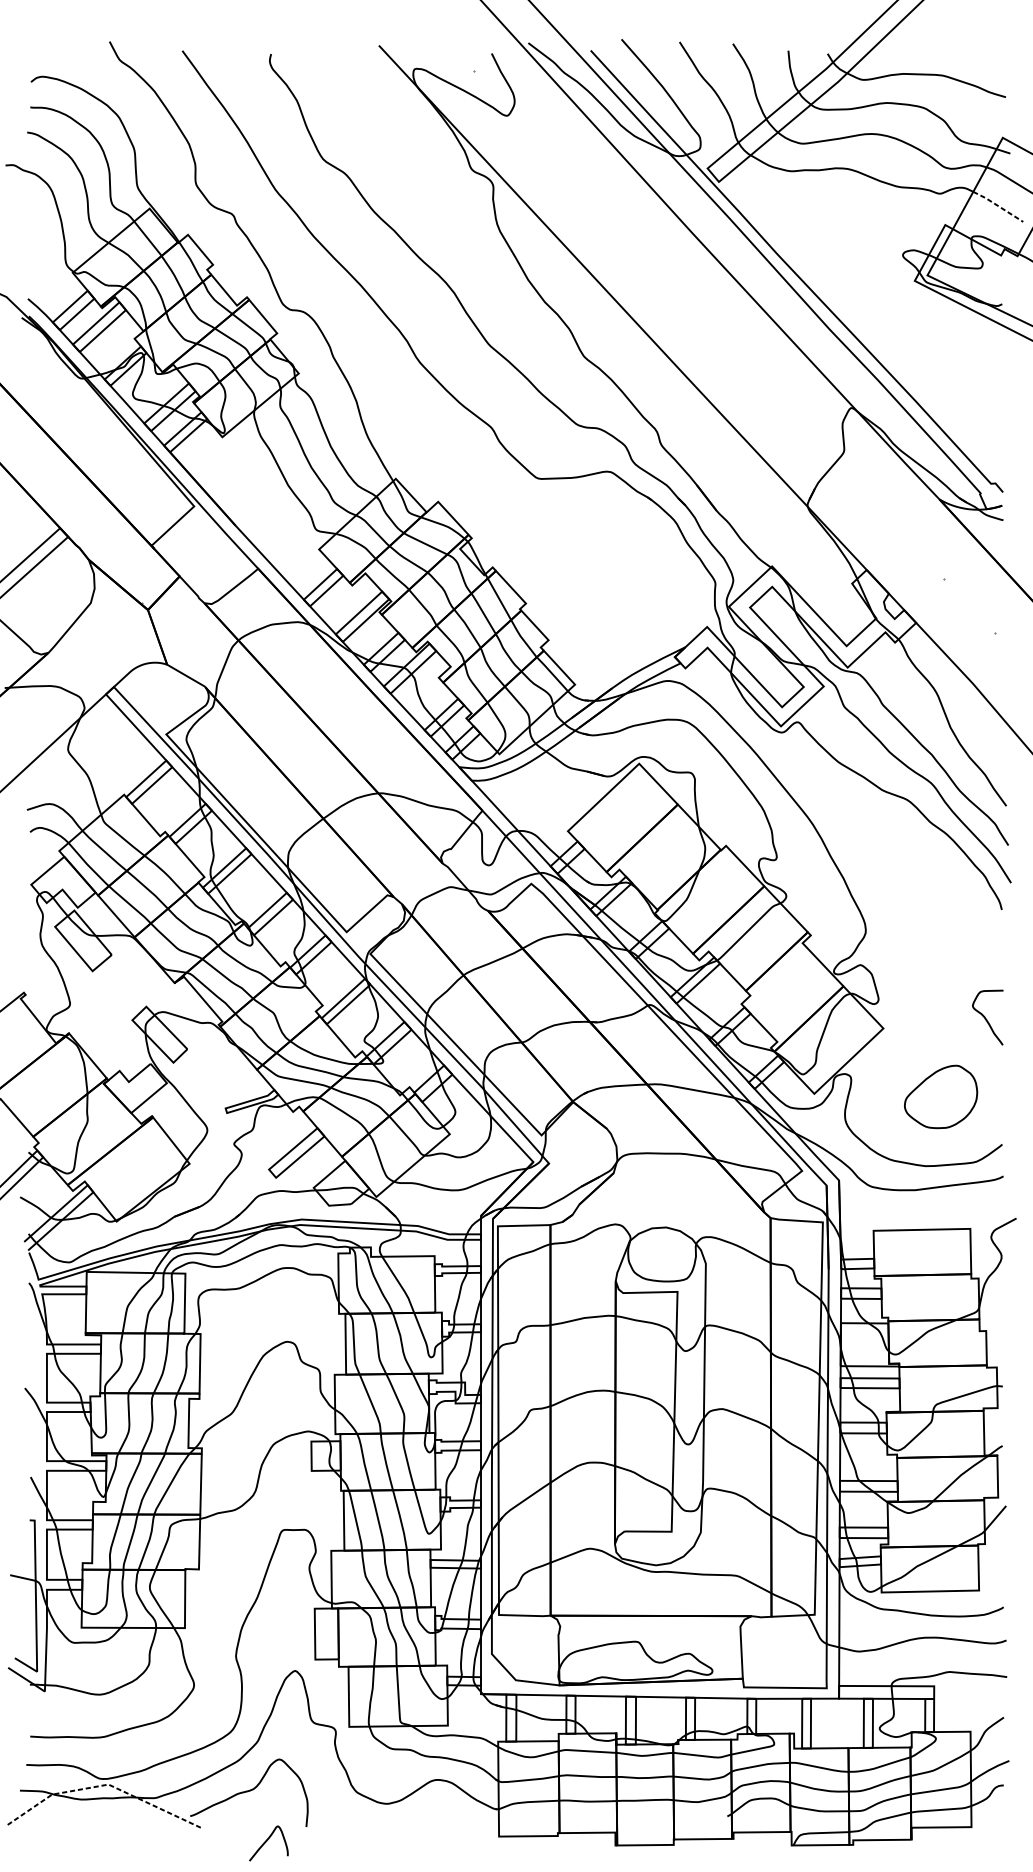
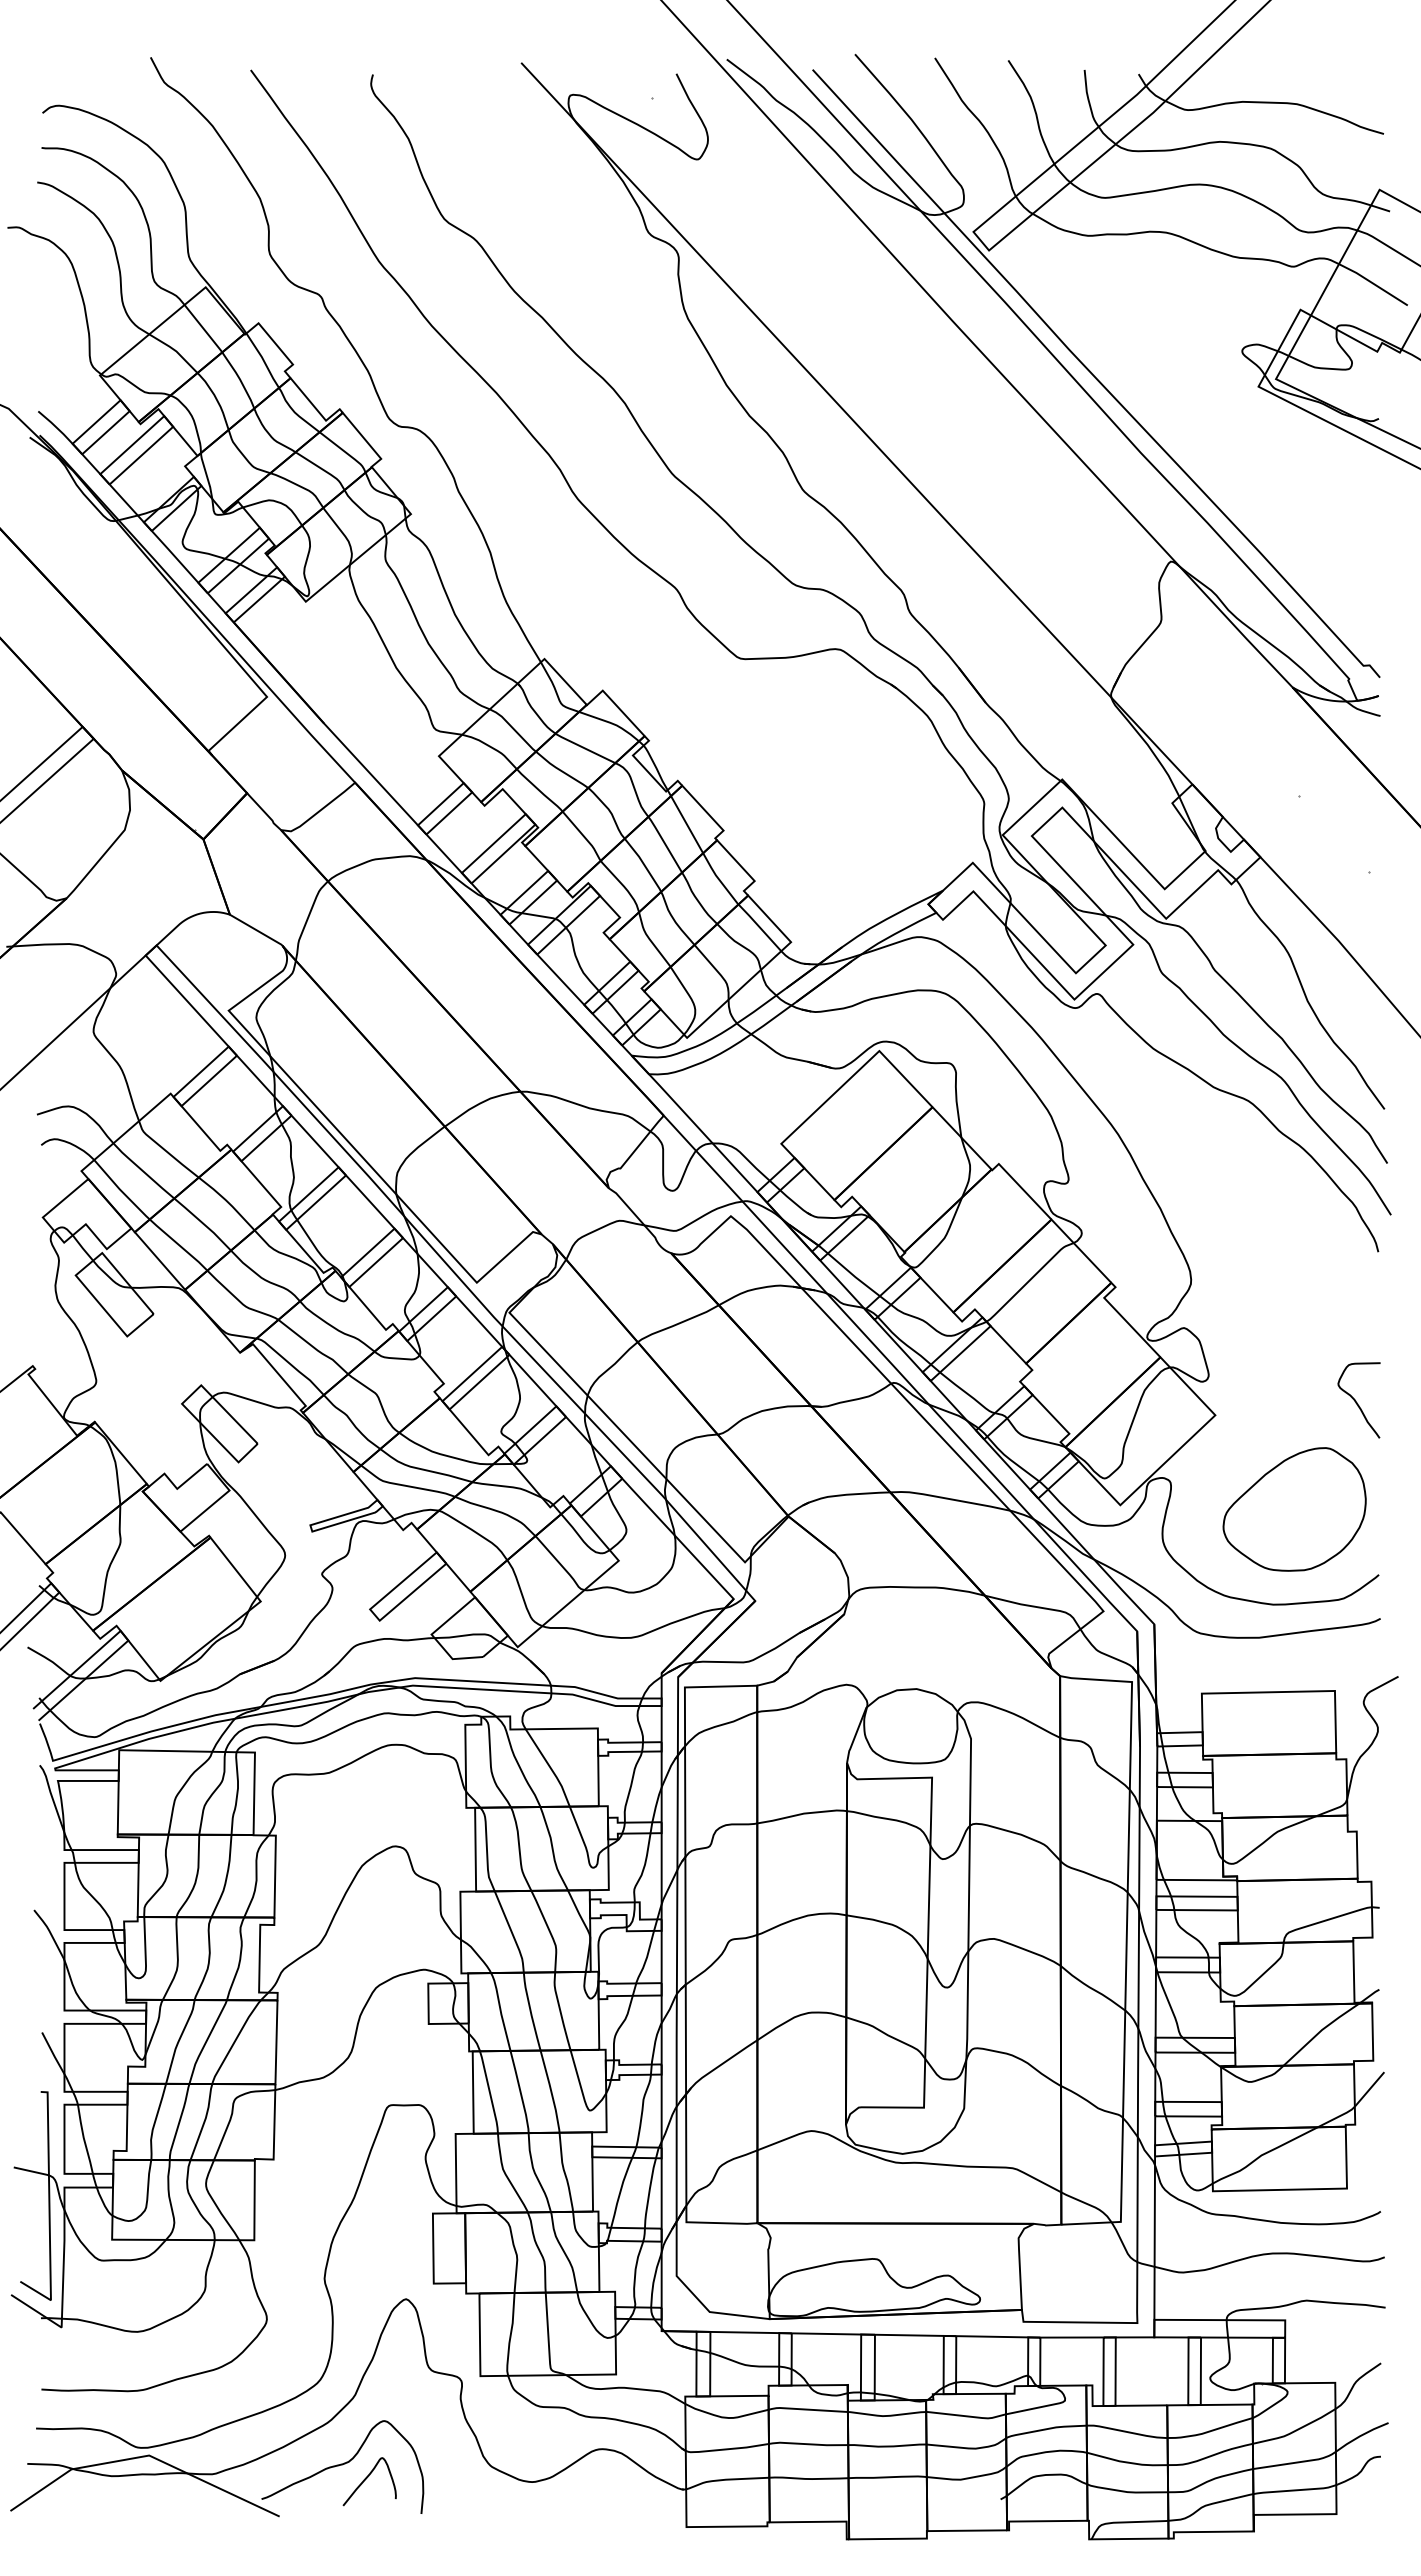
line: (998, 205) -> (1373, 283), dashed -> solid
part: (940, 1096) -> (1294, 1509), size x1.43
line: (105, 1785) -> (145, 2456), dashed -> solid
curve: (267, 1841) -> (367, 2478), moved

